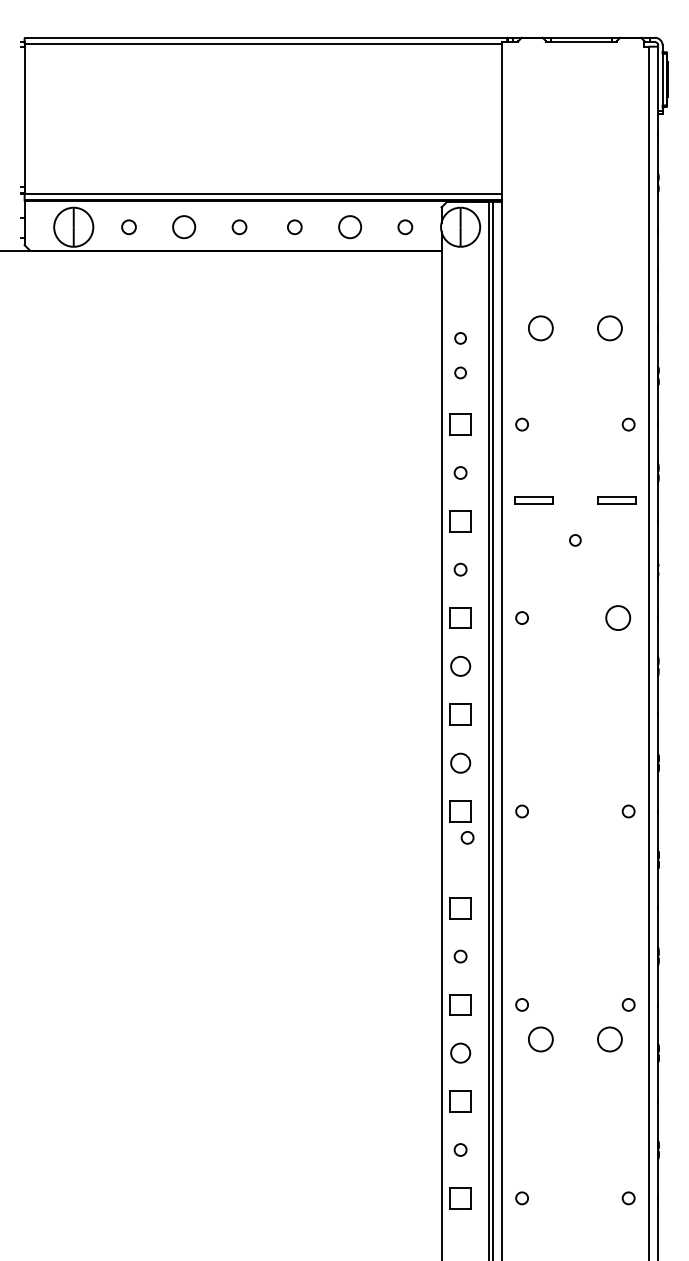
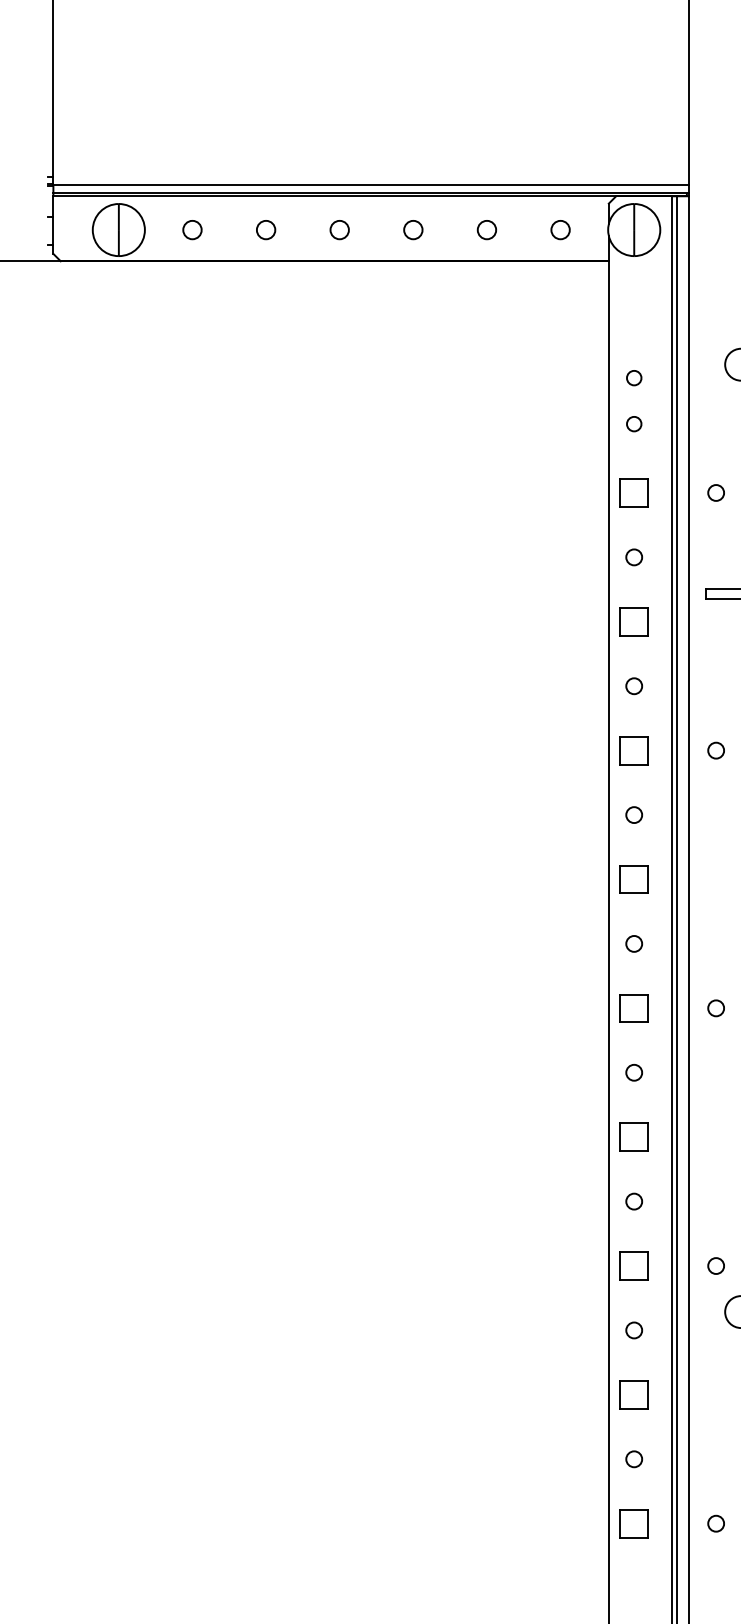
circle: (184, 227) -> (266, 230), size x0.62
circle: (349, 227) -> (486, 230), size x0.62
circle: (460, 666) -> (634, 815), size x0.62
circle: (460, 762) -> (634, 943), size x0.62
circle: (467, 837) -> (634, 1072), moved
circle: (460, 1053) -> (634, 1330), size x0.62

